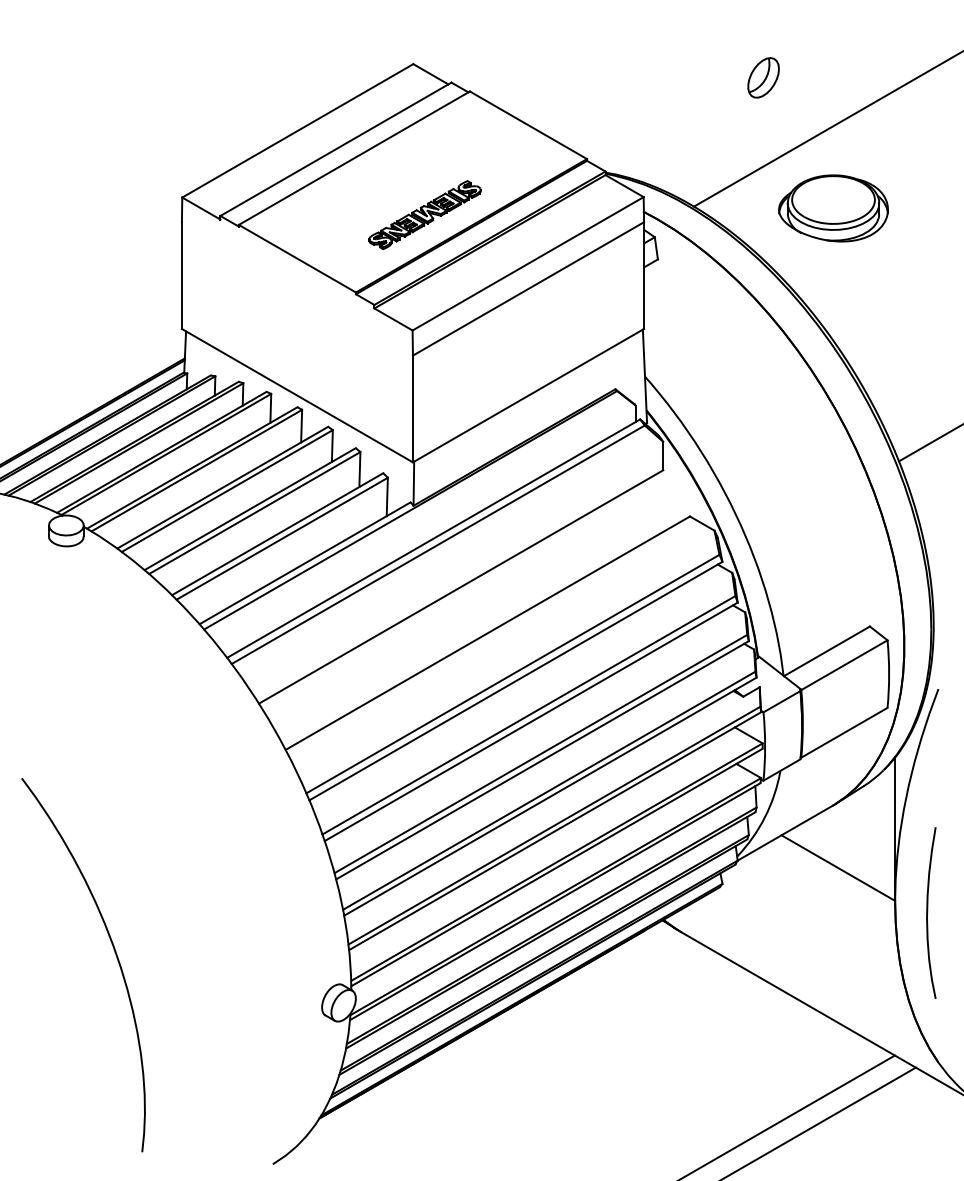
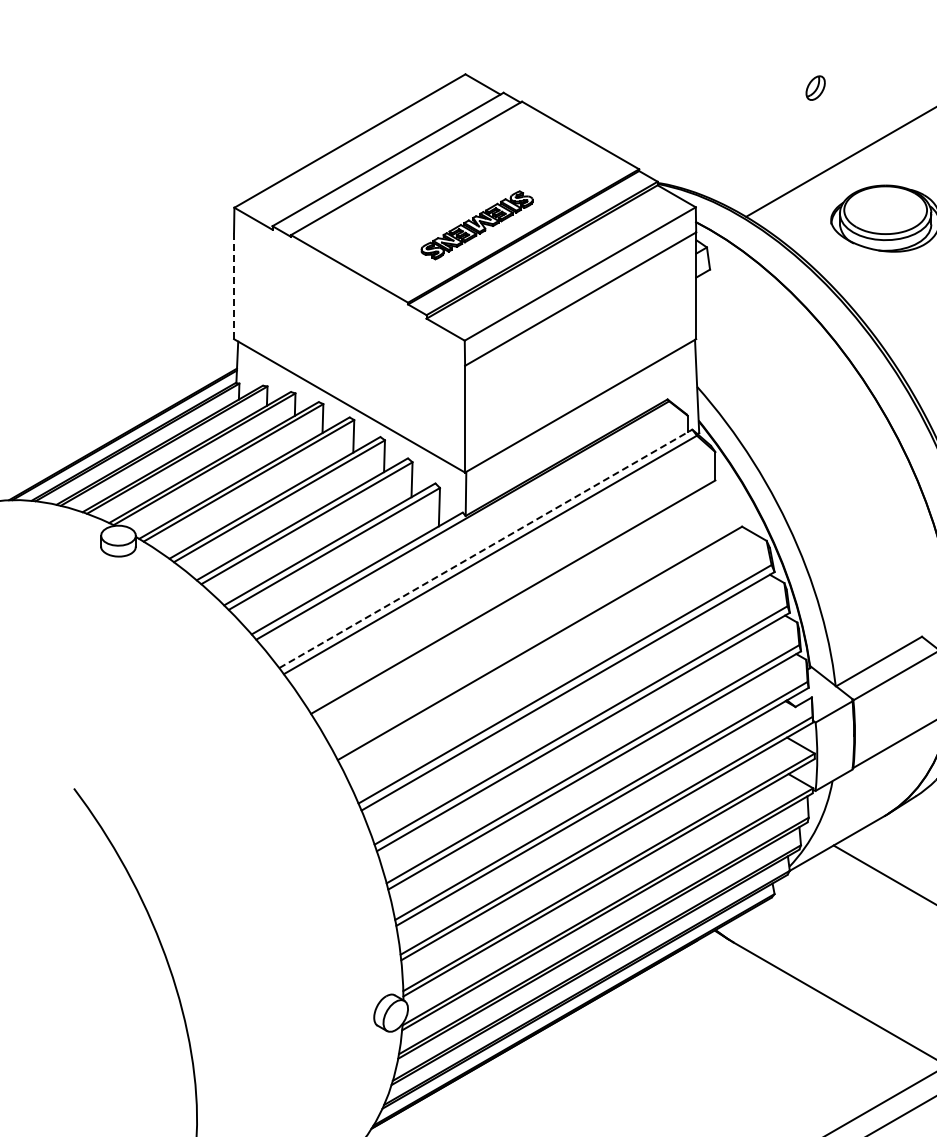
part: (763, 77) -> (815, 87), size x0.6
line: (181, 275) -> (233, 285), solid -> dashed
line: (434, 538) -> (486, 548), solid -> dashed

